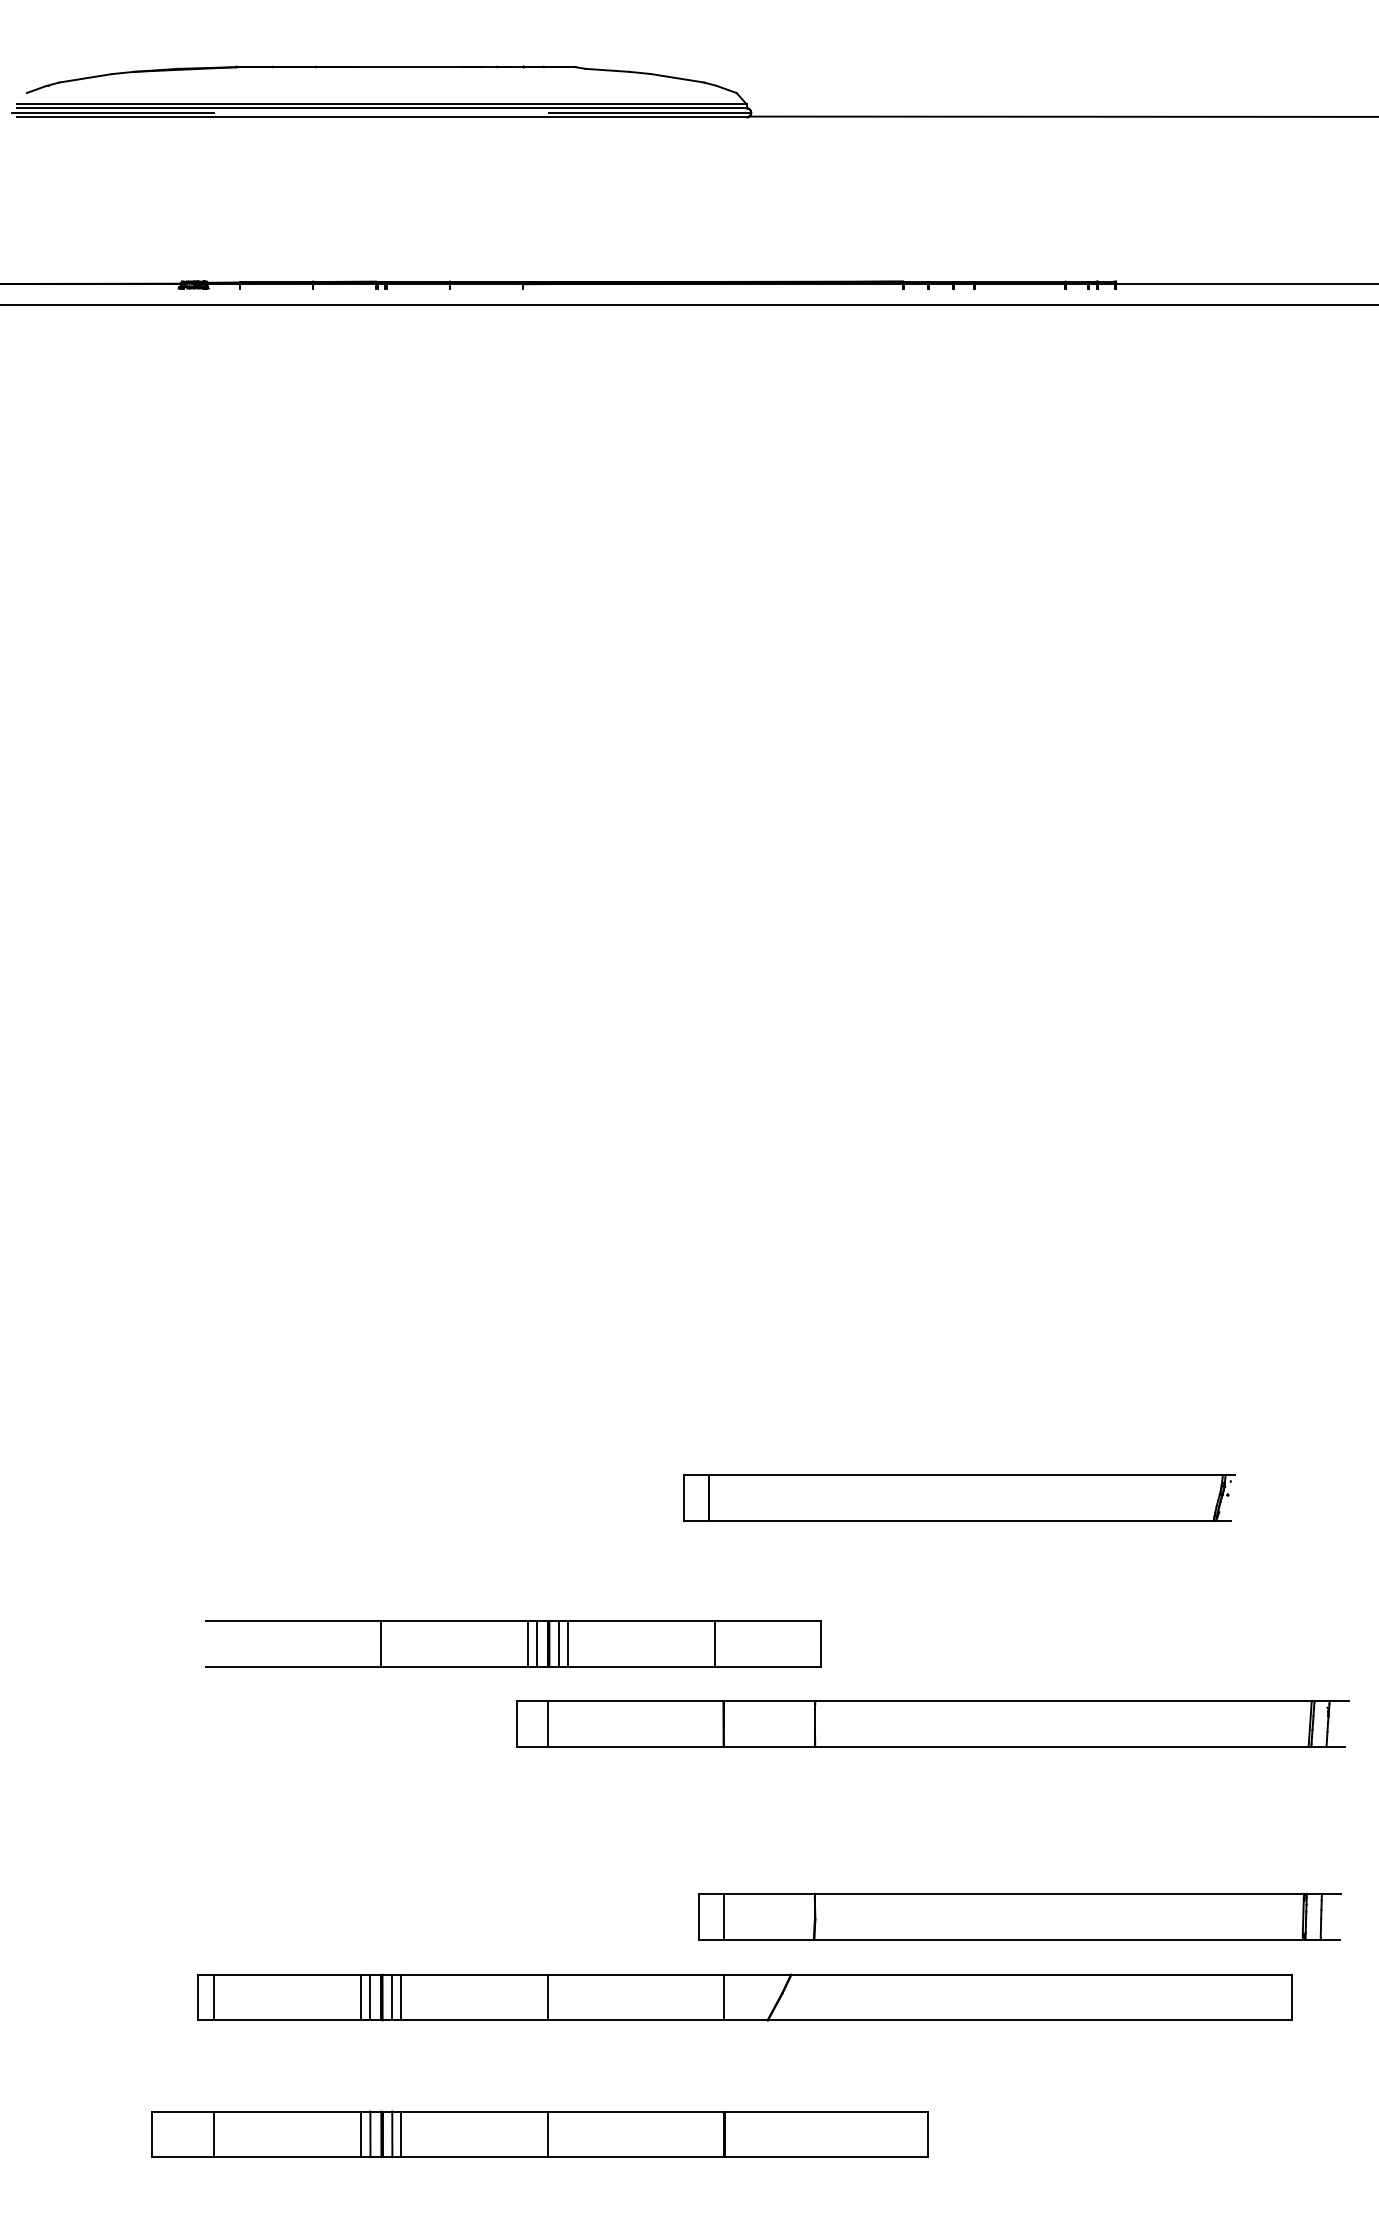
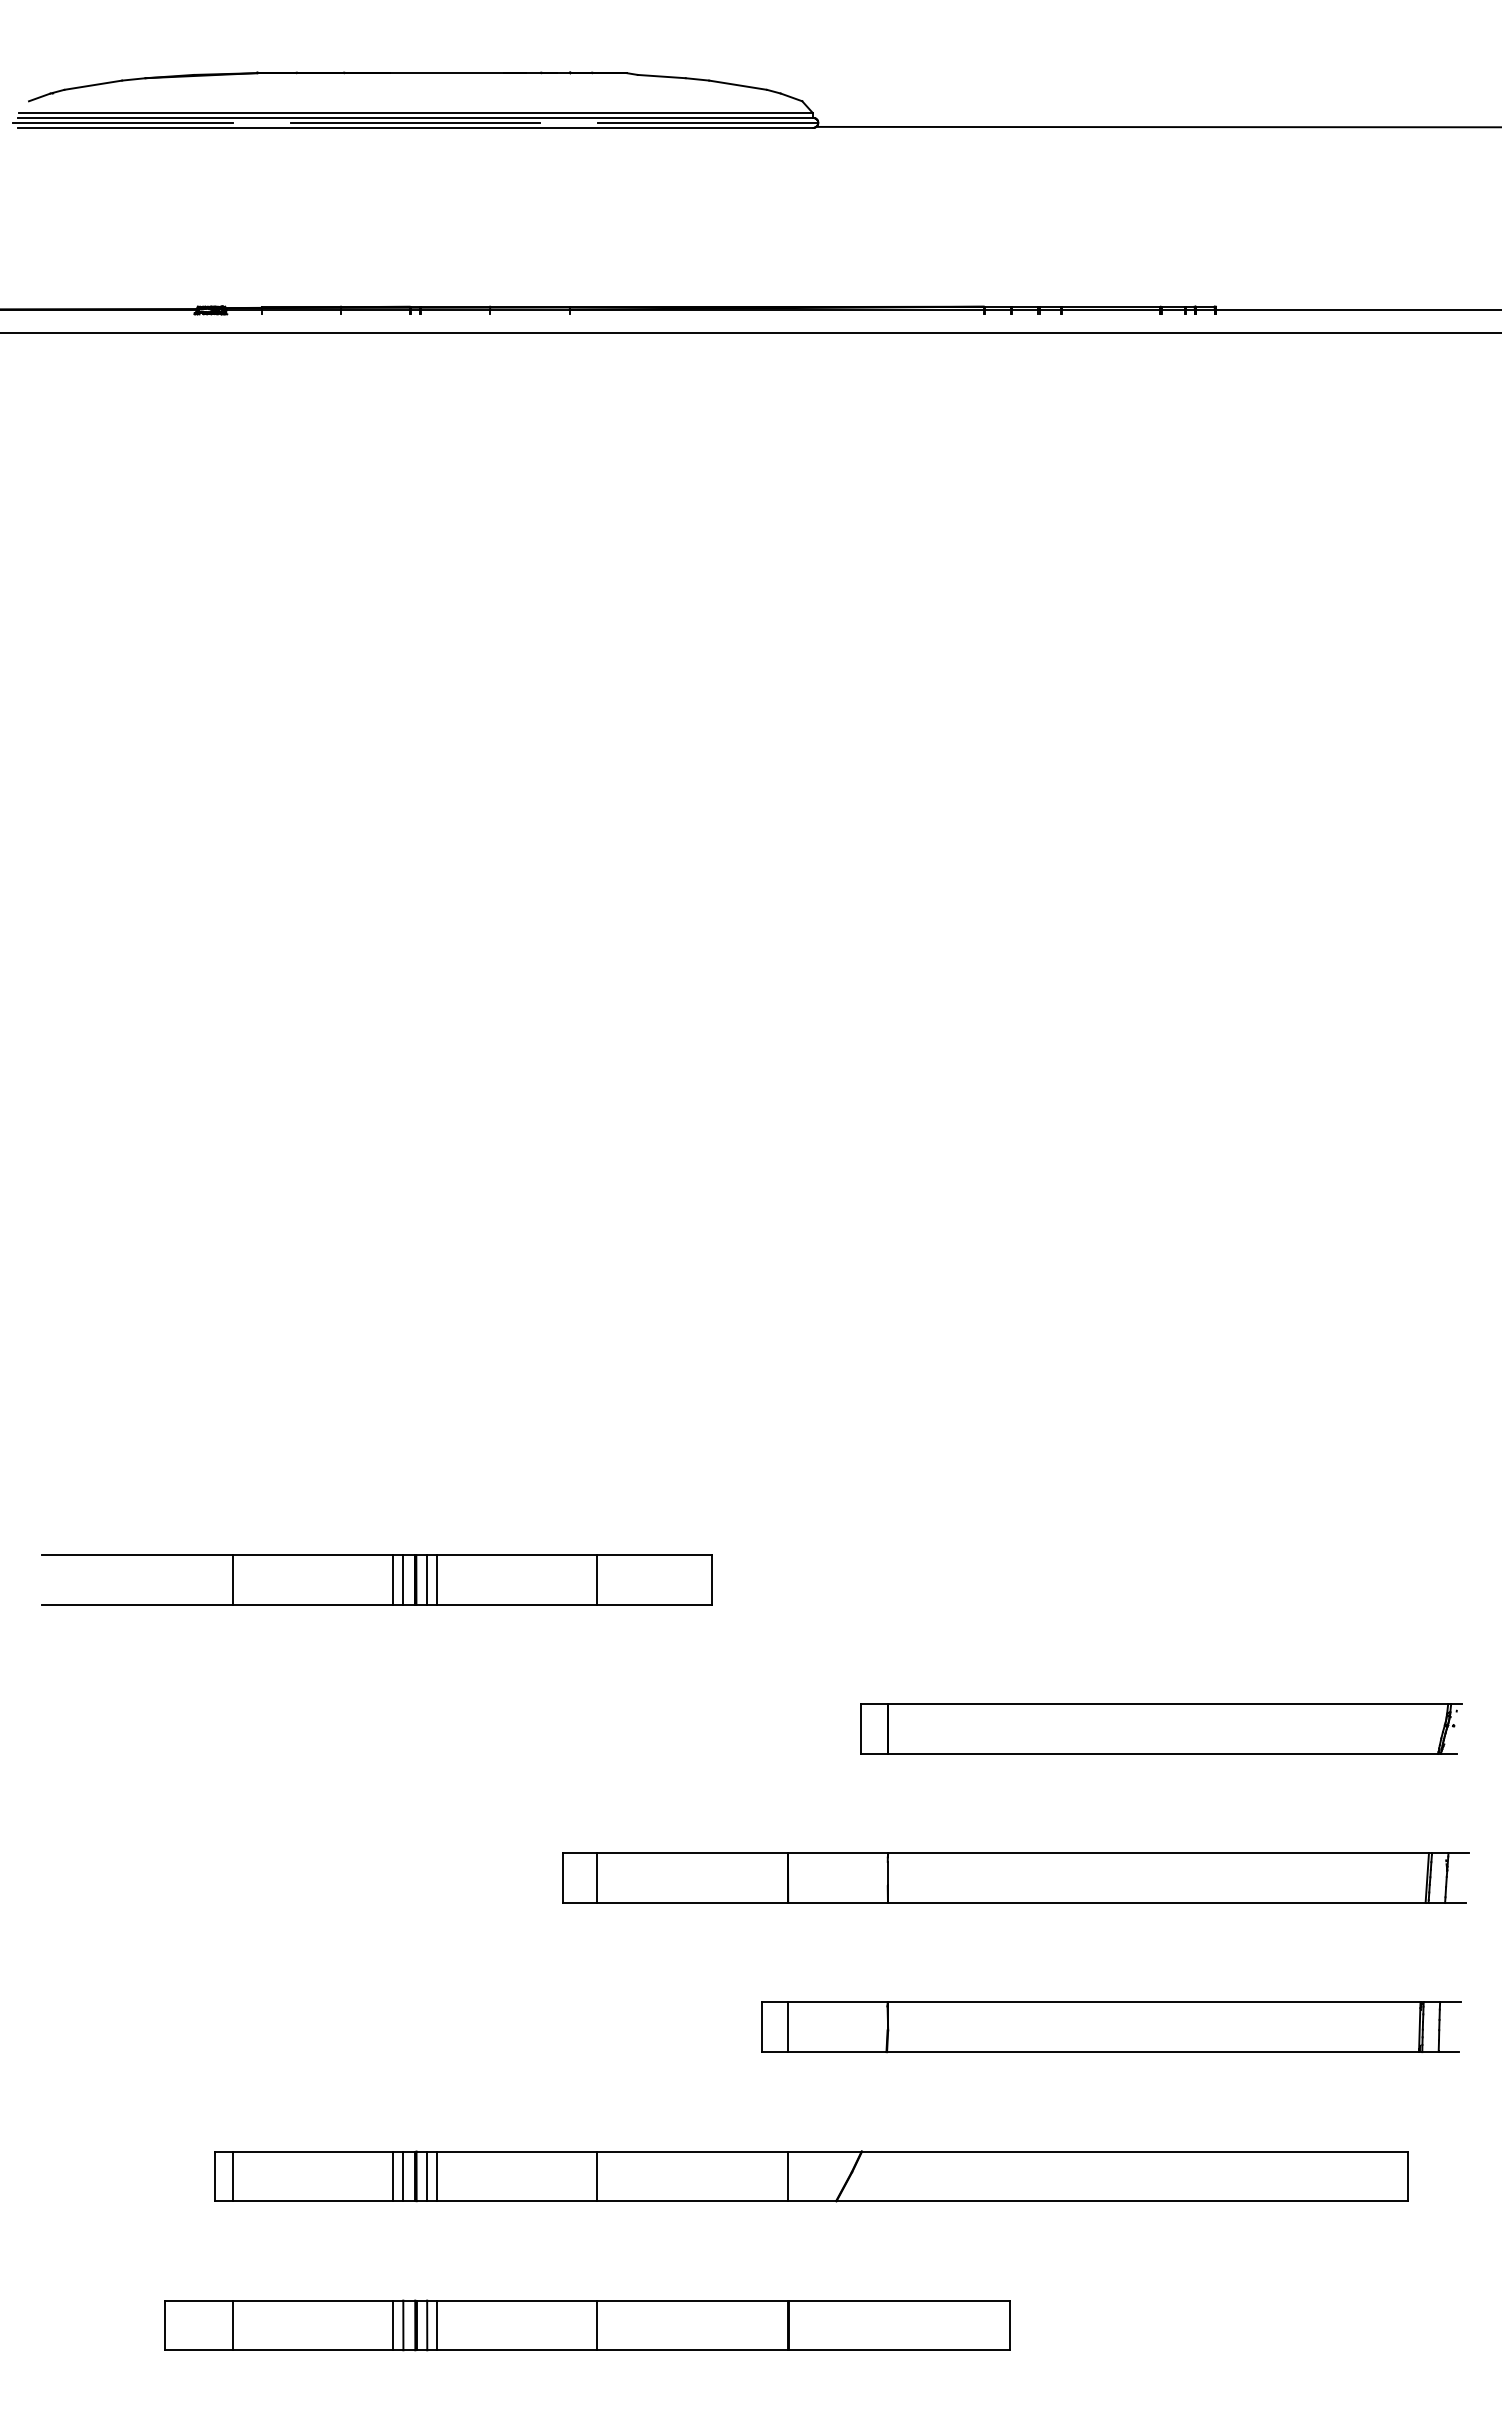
line: (381, 112) -> (415, 122), added
part: (959, 1497) -> (1161, 1728), moved
part: (512, 1643) -> (376, 1579), moved
part: (1020, 1916) -> (1111, 2027), moved

